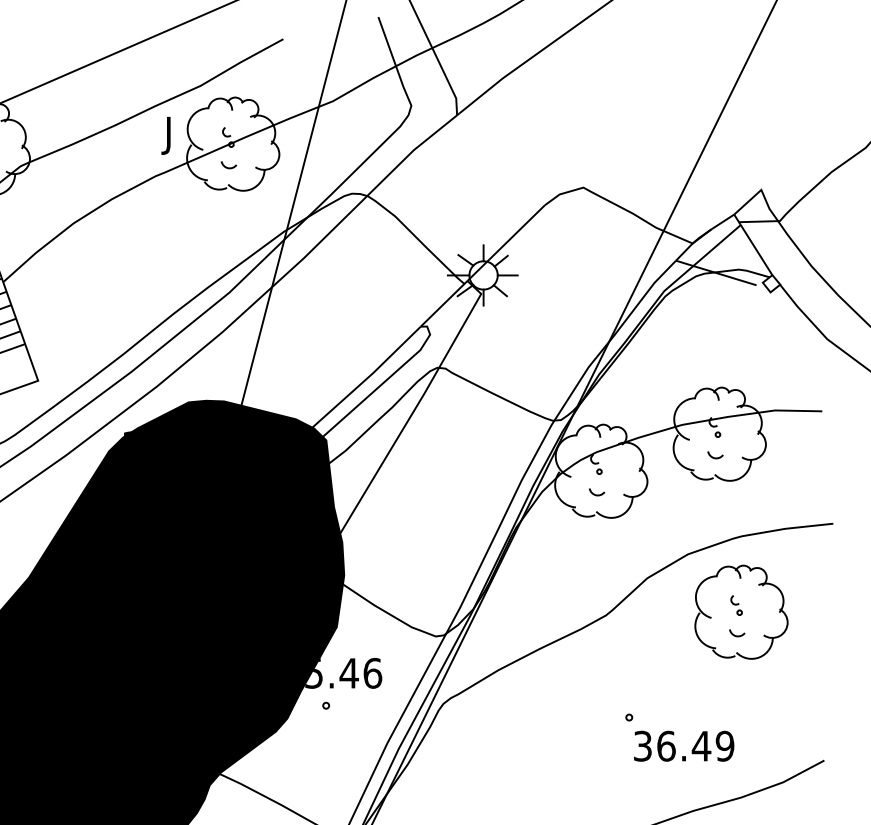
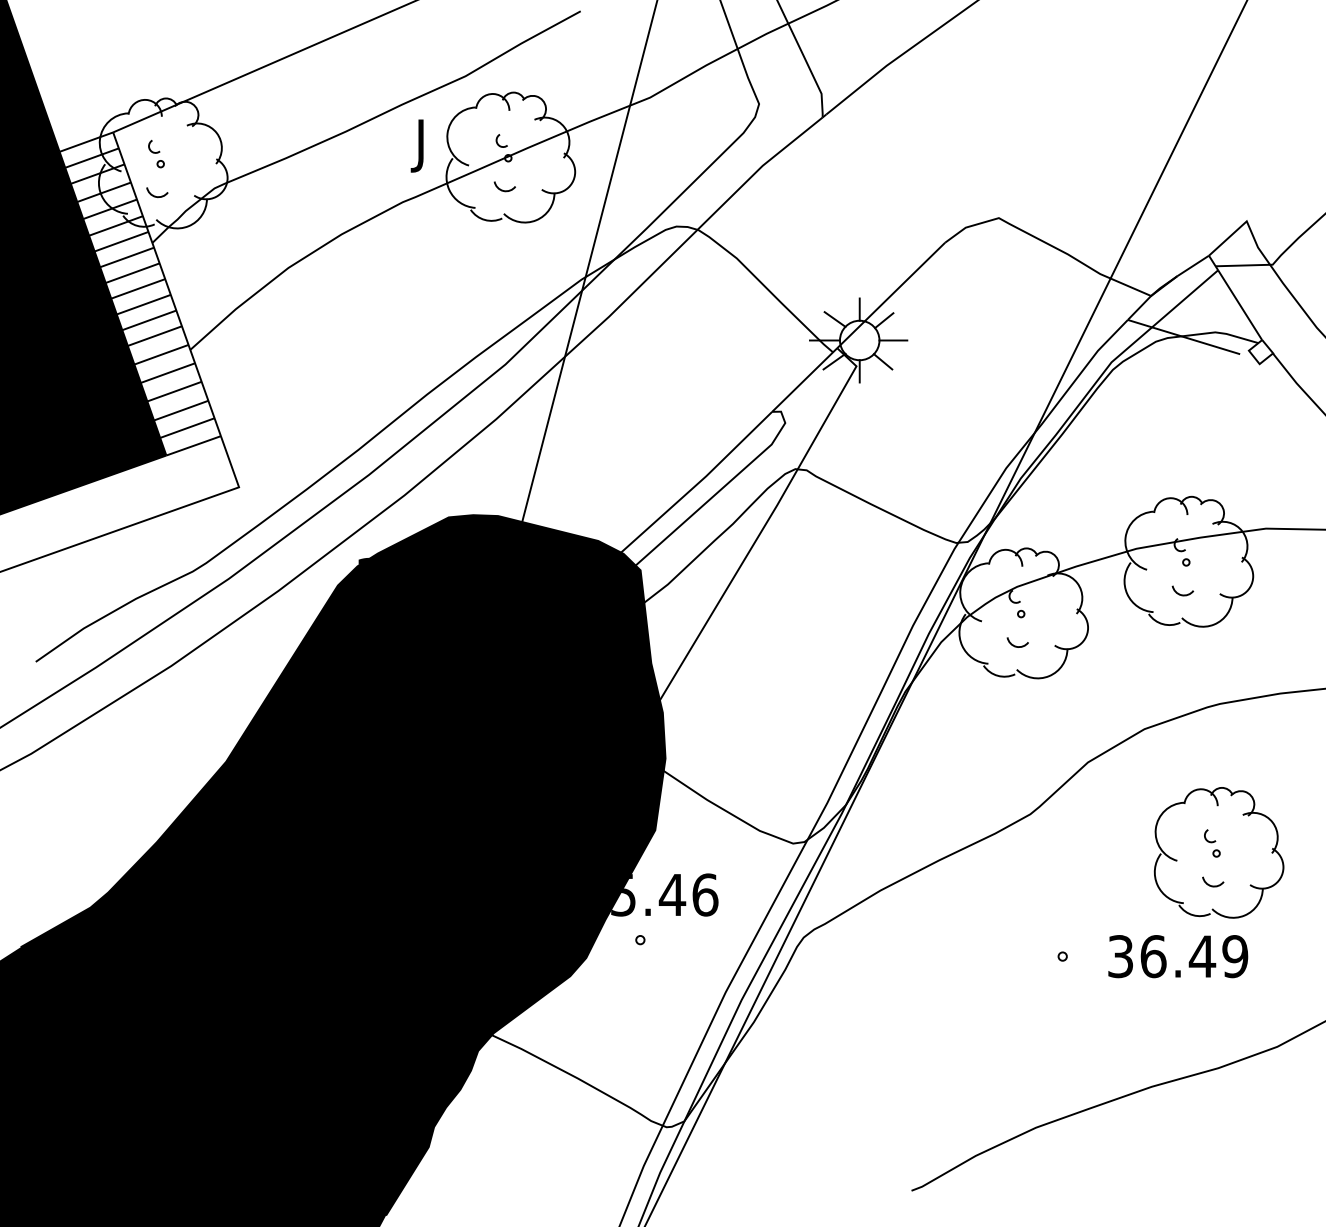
part: (741, 612) -> (1218, 852), moved
text: (684, 746) -> (1178, 956), moved

